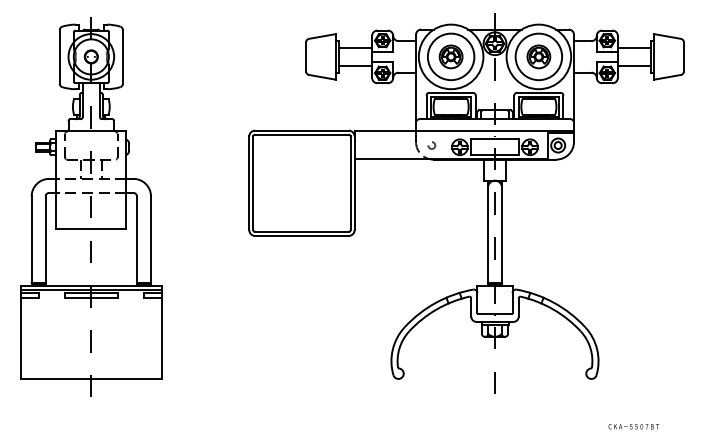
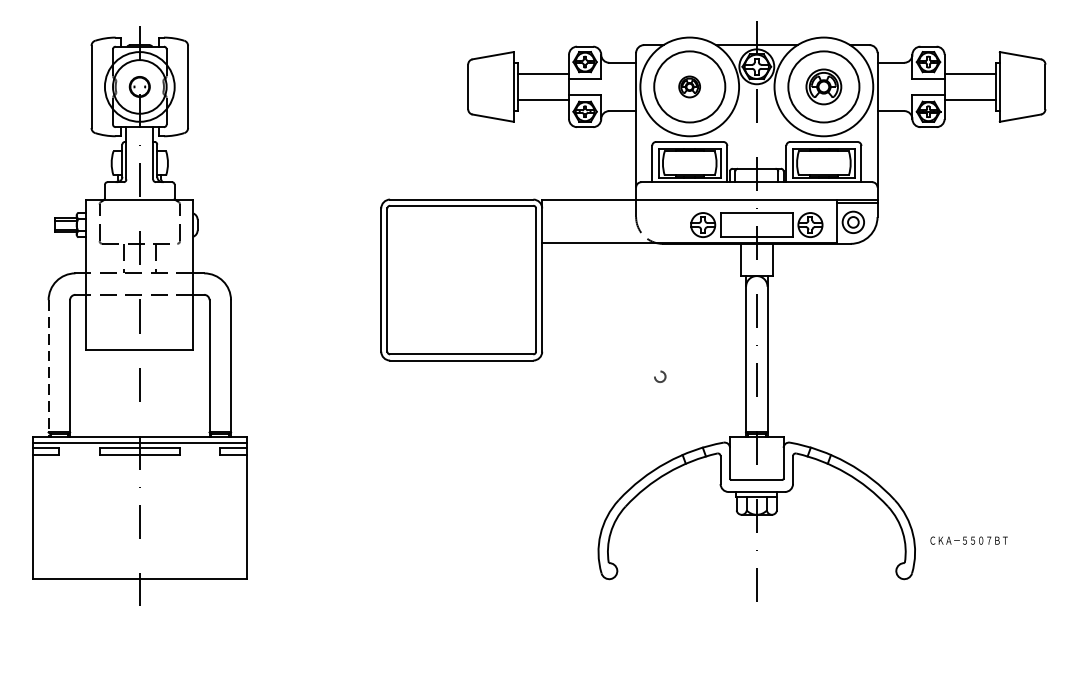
part: (450, 56) -> (688, 86), size x0.6
circle: (431, 145) -> (659, 376), moved
line: (31, 241) -> (48, 369), solid -> dashed
text: (633, 426) -> (968, 540), moved

